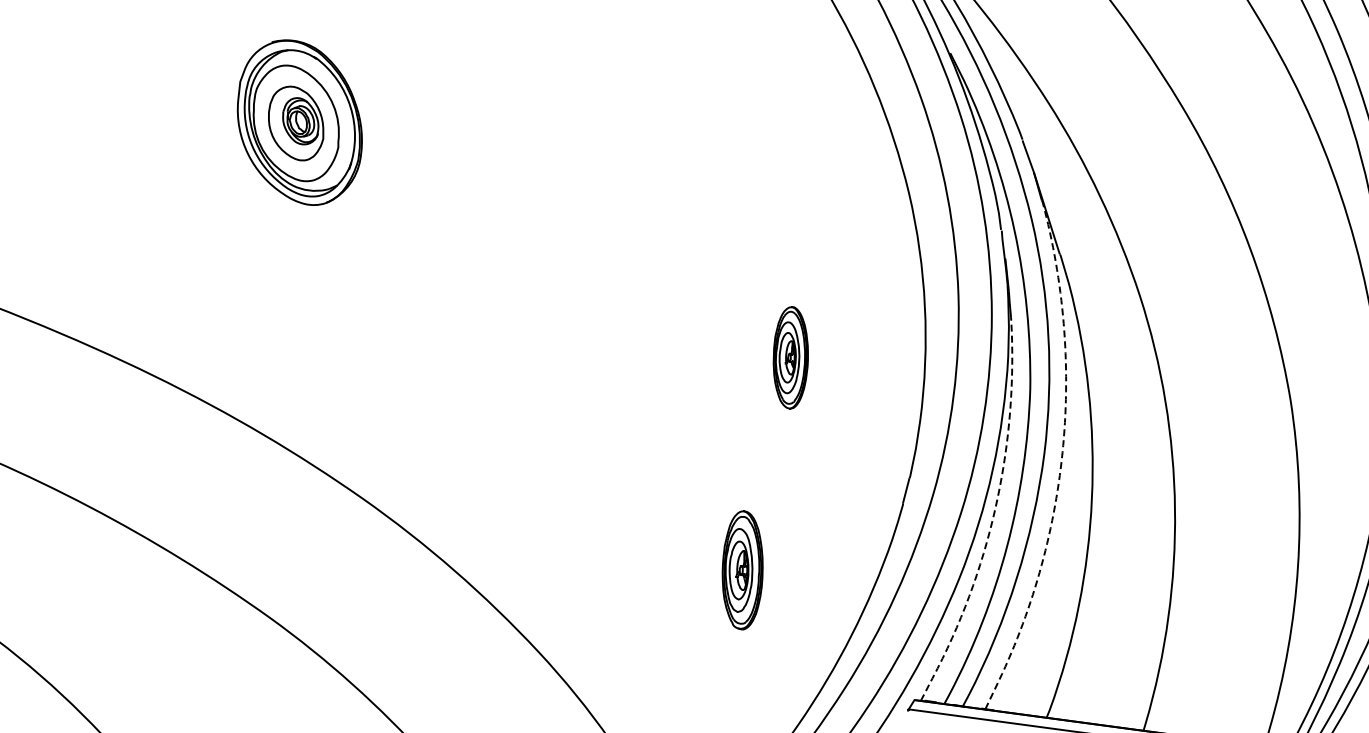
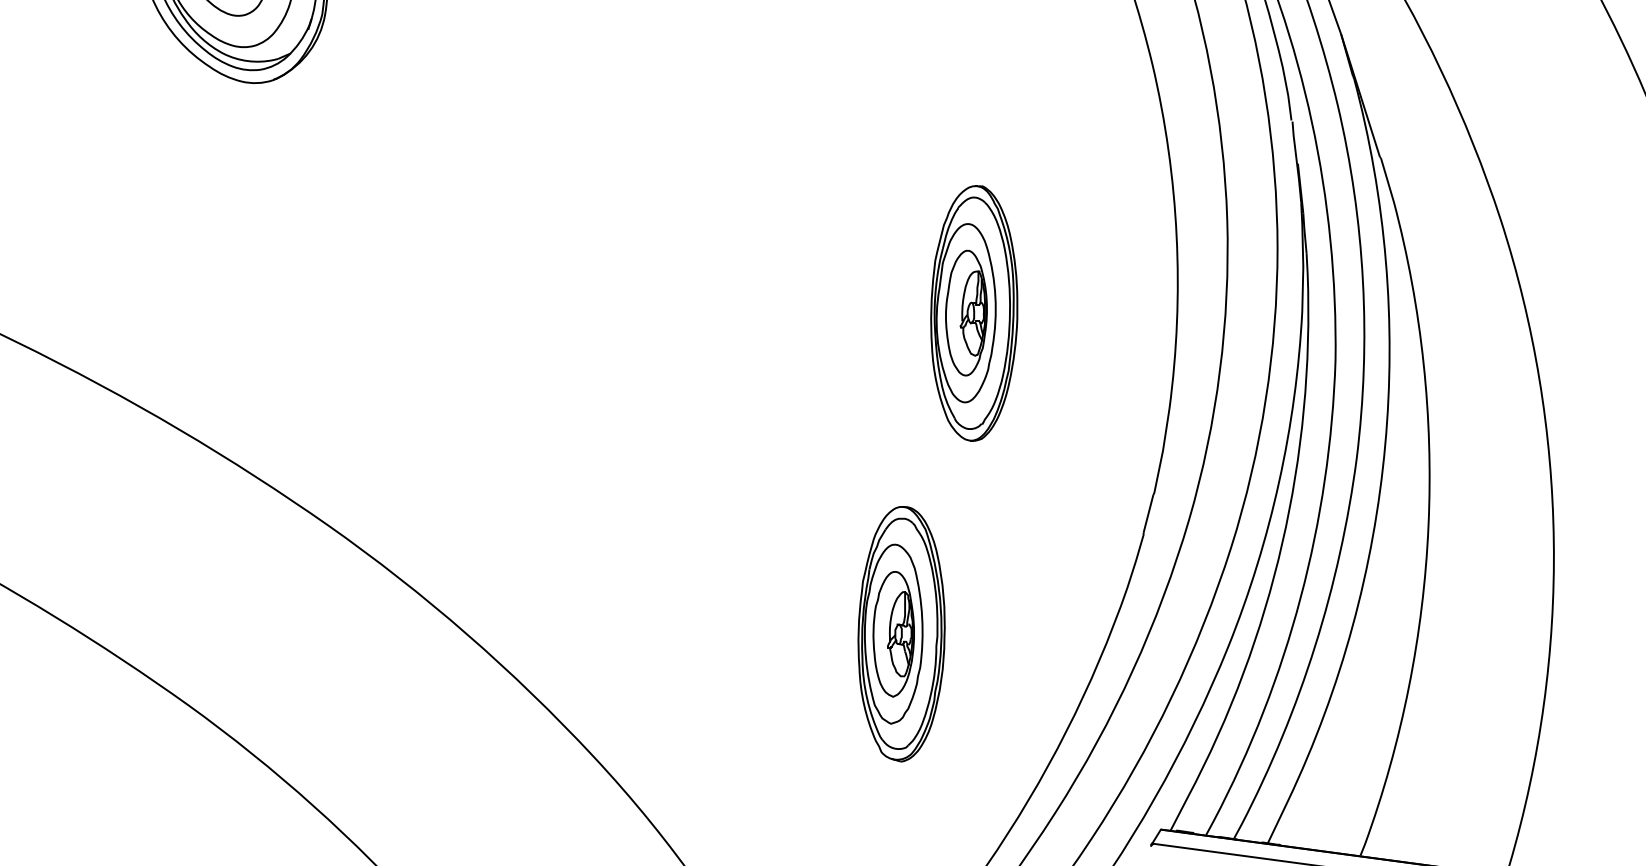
part: (790, 357) -> (973, 312), size x1.67
line: (1061, 459) -> (1382, 466), dashed -> solid
line: (993, 515) -> (1280, 551), dashed -> solid
part: (742, 570) -> (901, 634), size x1.43

